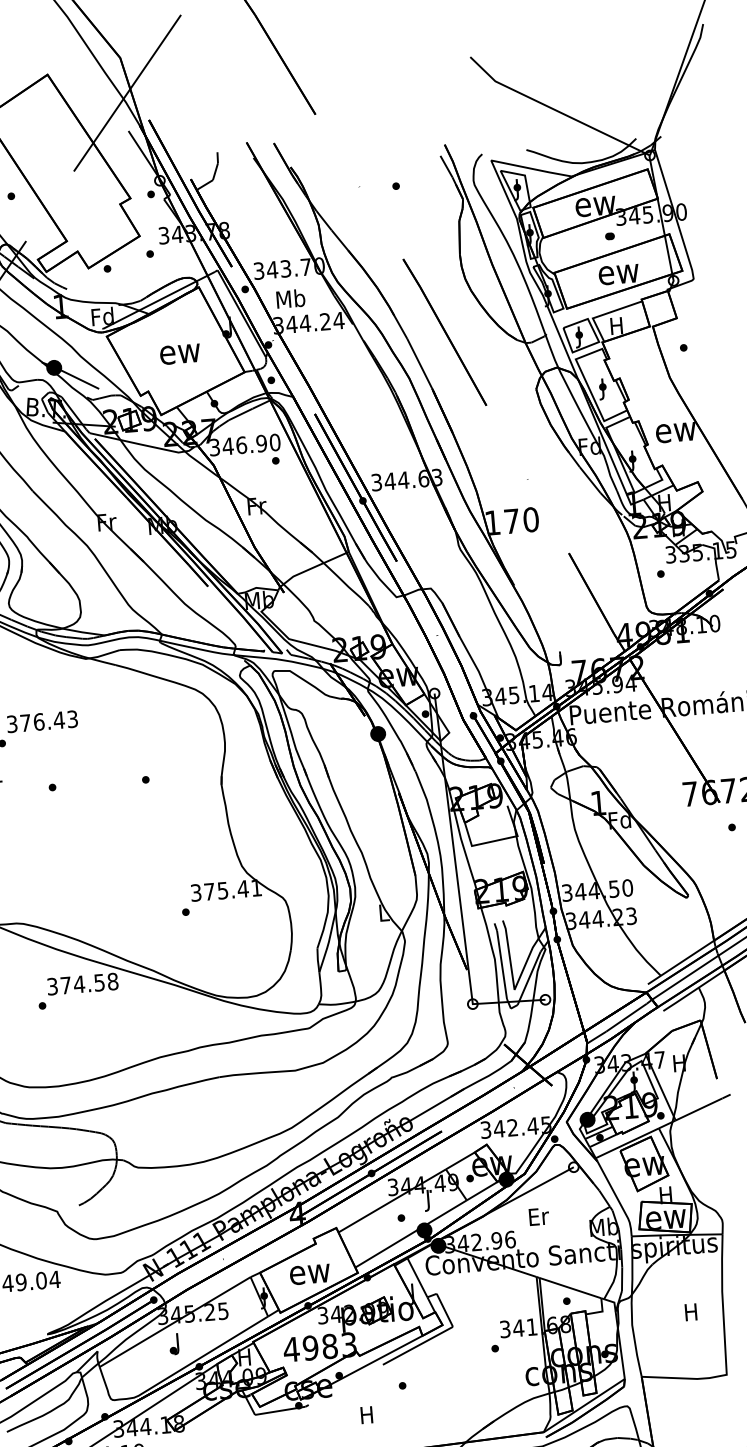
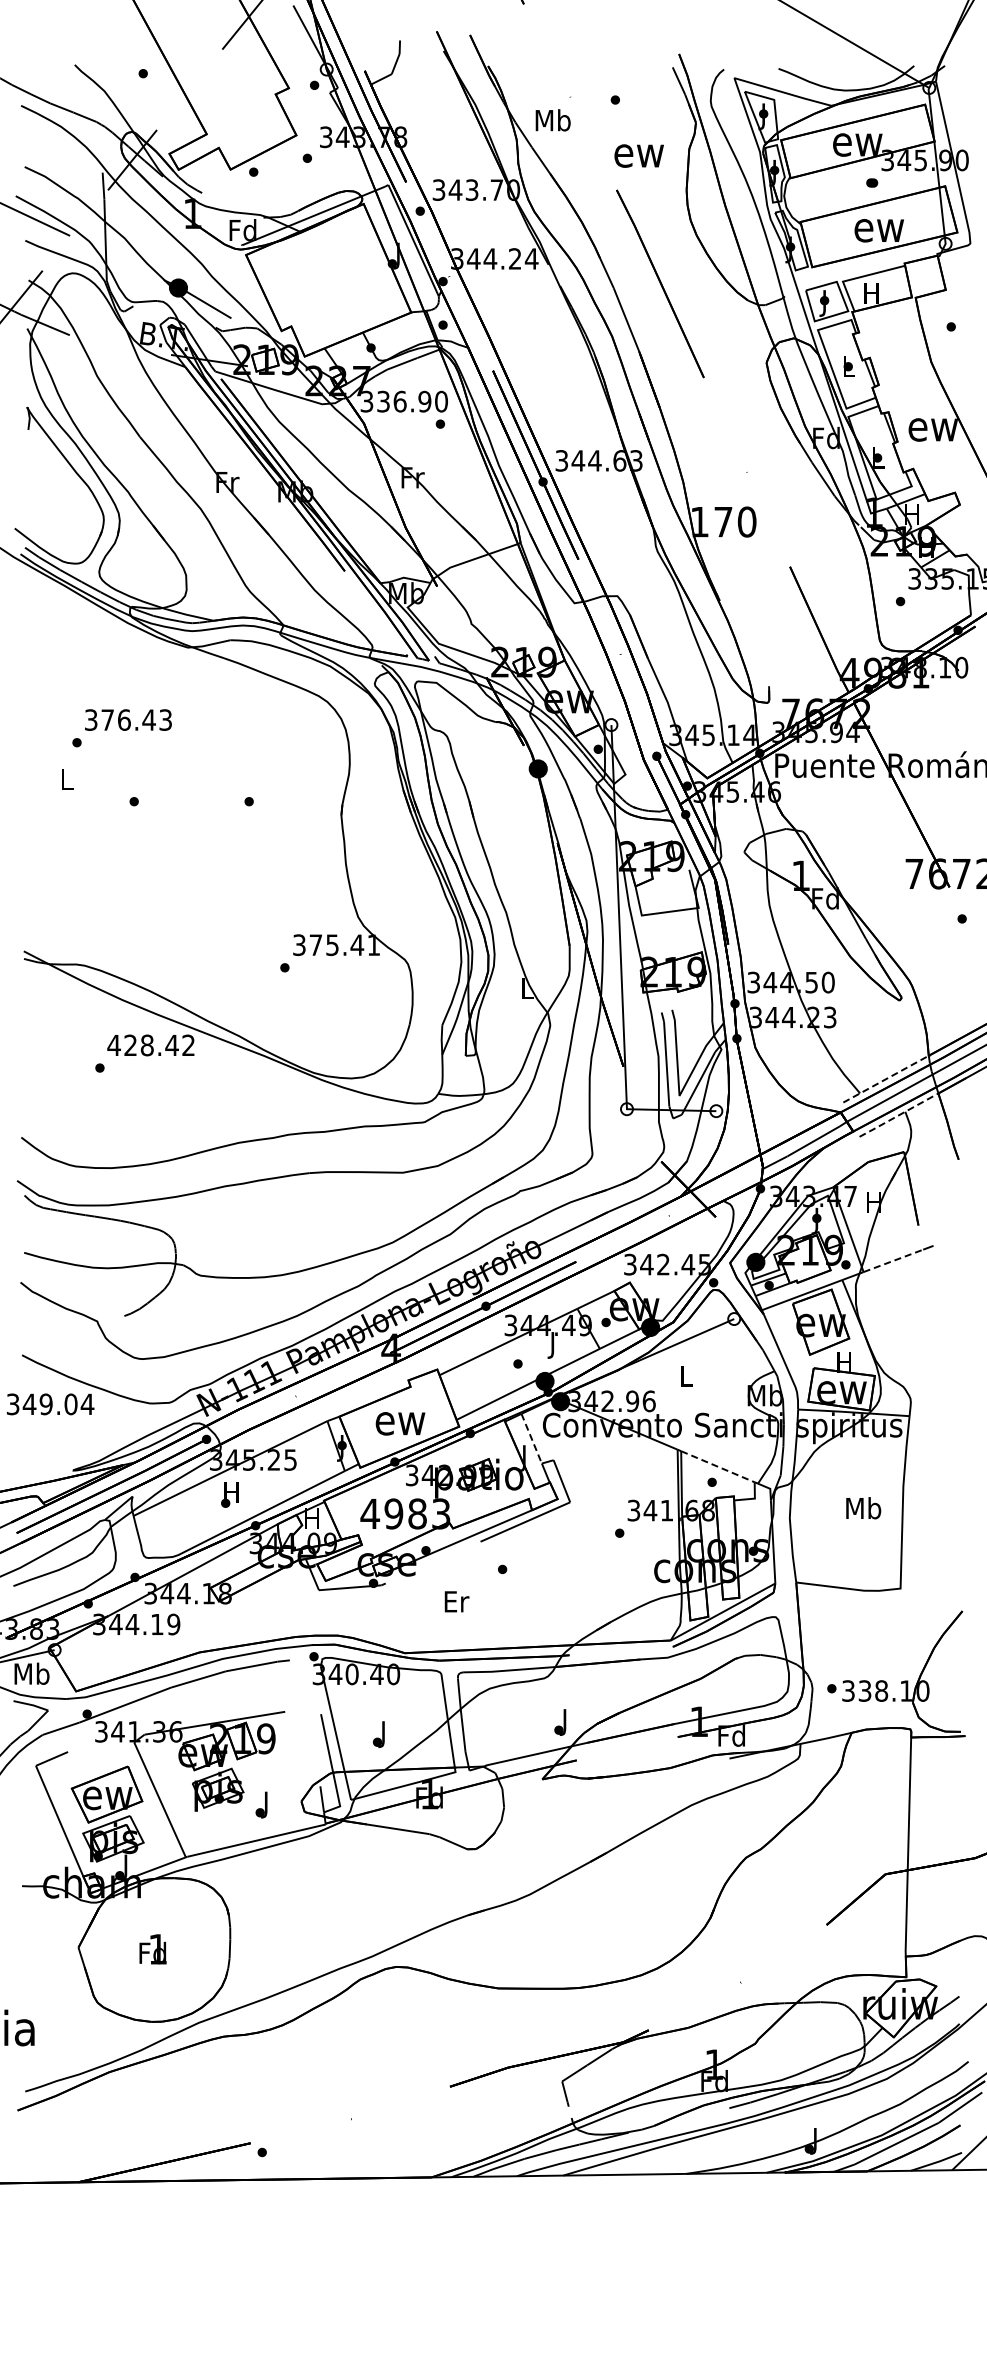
text: (290, 299) -> (552, 120), moved
text: (179, 353) -> (638, 155), moved
text: (603, 389) -> (848, 369), J -> L
text: (228, 446) -> (383, 401), 346.90 -> 336.90
text: (633, 461) -> (878, 460), J -> L
line: (681, 962) -> (886, 1079), solid -> dashed
text: (82, 984) -> (151, 1045), 374.58 -> 428.42
line: (693, 991) -> (898, 1115), solid -> dashed
line: (699, 1109) -> (893, 1260), solid -> dashed
text: (538, 1216) -> (686, 1375), Er -> L
line: (417, 1277) -> (531, 1438), solid -> dashed
line: (570, 1287) -> (717, 1466), solid -> dashed
text: (691, 1312) -> (863, 1508), H -> Mb
text: (177, 1343) -> (231, 1495), J -> H
text: (367, 1414) -> (456, 1601), H -> Er

